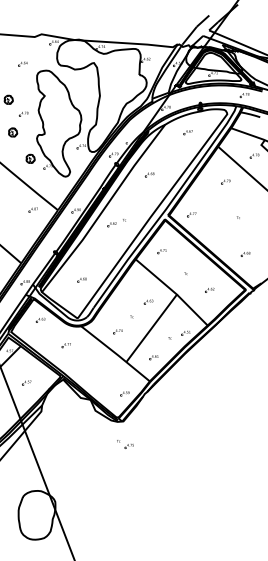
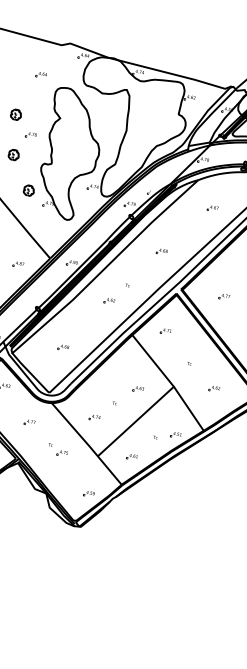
part: (187, 132) -> (211, 208), moved
part: (149, 174) -> (161, 251), moved
part: (32, 209) -> (17, 263), moved
part: (191, 214) -> (223, 296), moved
part: (111, 224) -> (108, 300), moved
part: (125, 444) -> (58, 450), moved

